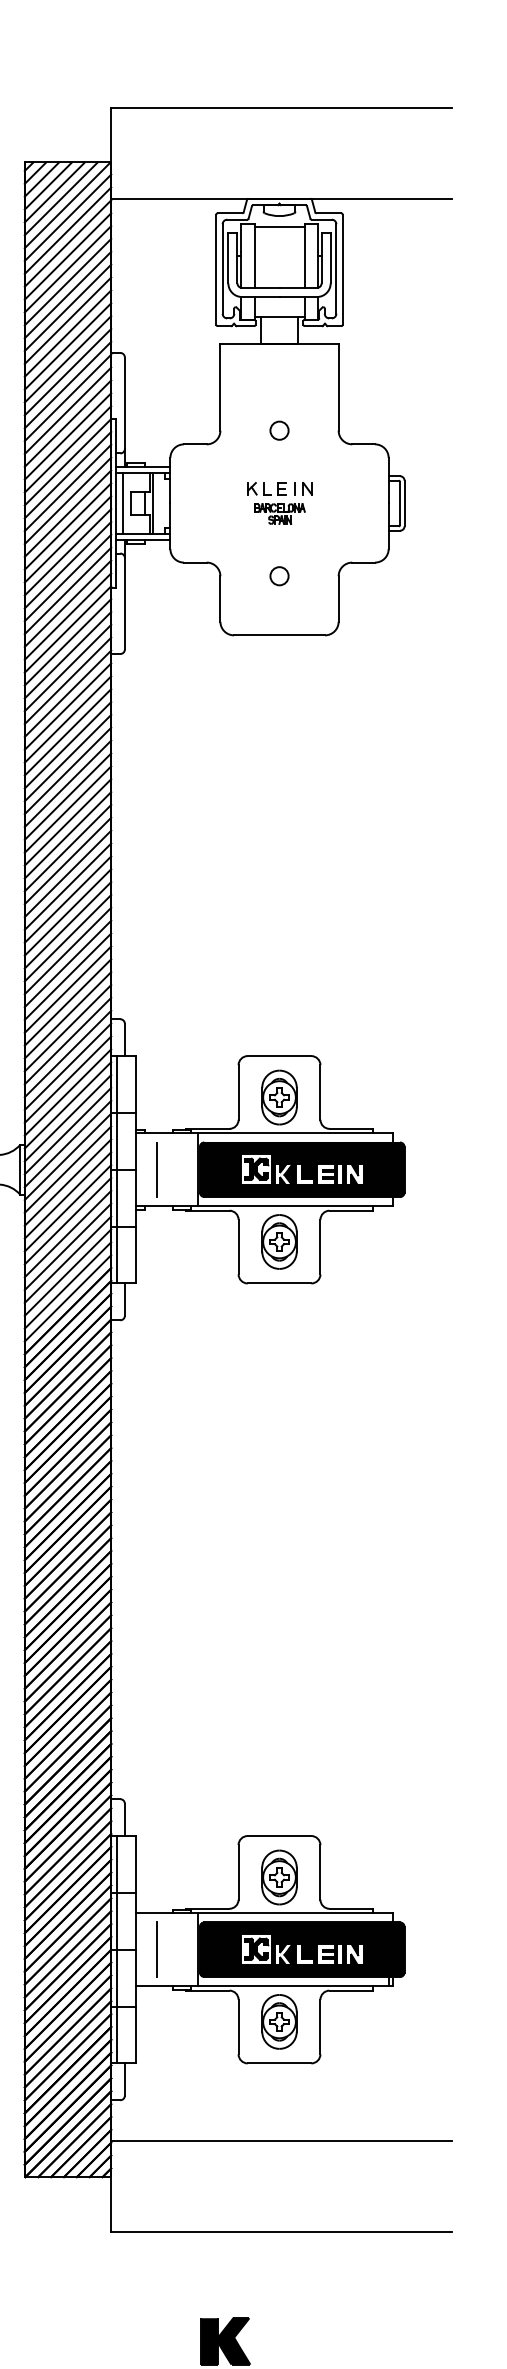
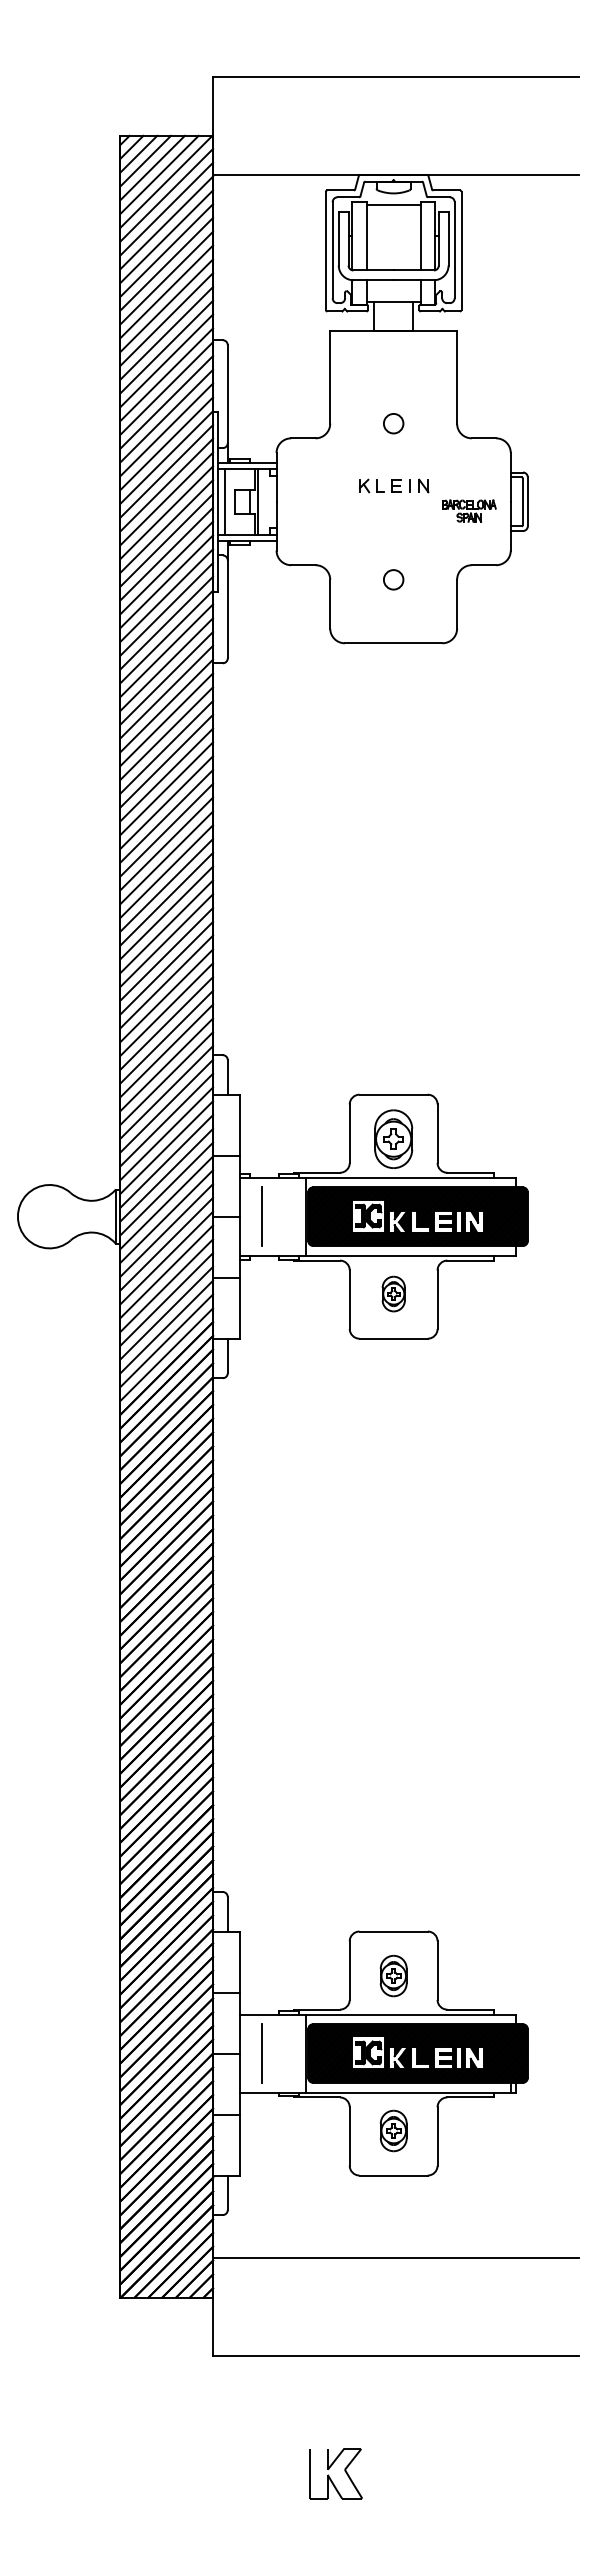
part: (280, 513) -> (469, 510), moved
line: (116, 1169) -> (218, 1216), removed
part: (279, 1241) -> (393, 1293), size x0.6
part: (279, 1876) -> (393, 1975), size x0.7
line: (116, 1949) -> (218, 2053), removed
part: (279, 2021) -> (393, 2130), size x0.7
fill: (225, 2341) -> (335, 2473), removed

